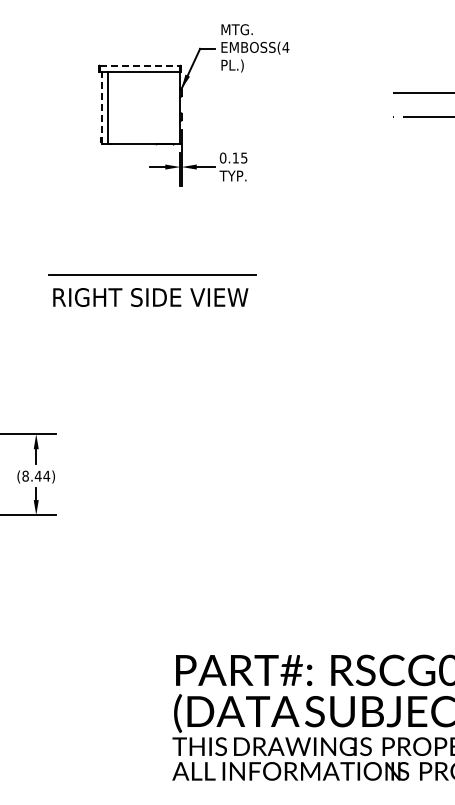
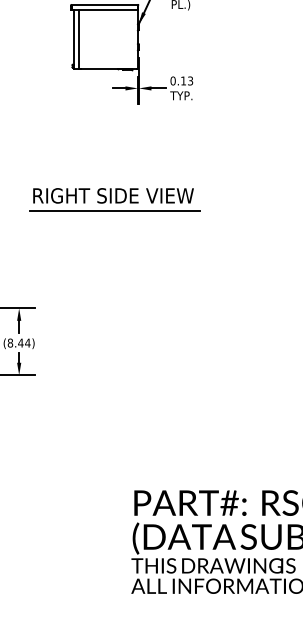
line: (140, 65) -> (105, 4), dashed -> solid
line: (102, 107) -> (73, 39), dashed -> solid
text: (244, 157) -> (190, 80), 0.15 -> 0.13
line: (152, 274) -> (114, 210), moved

